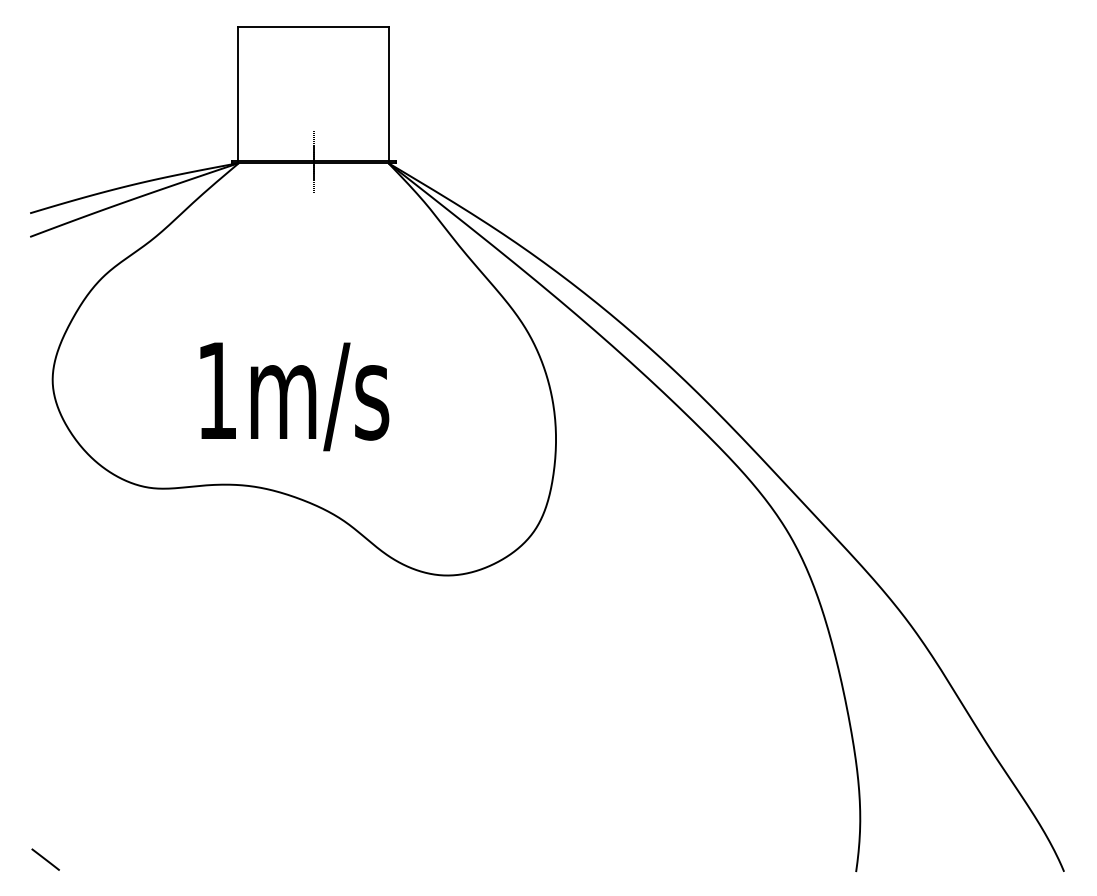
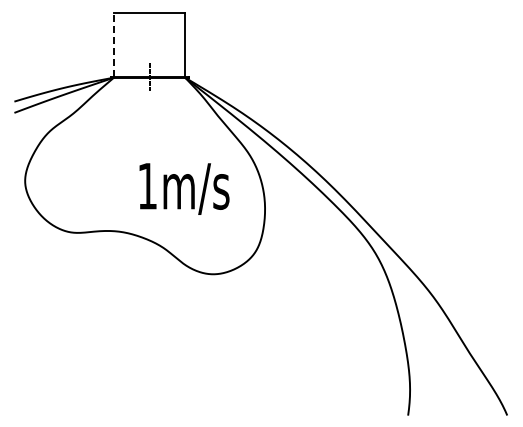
line: (238, 93) -> (113, 44), solid -> dashed
text: (294, 395) -> (184, 188), moved
line: (45, 859) -> (21, 409), removed

